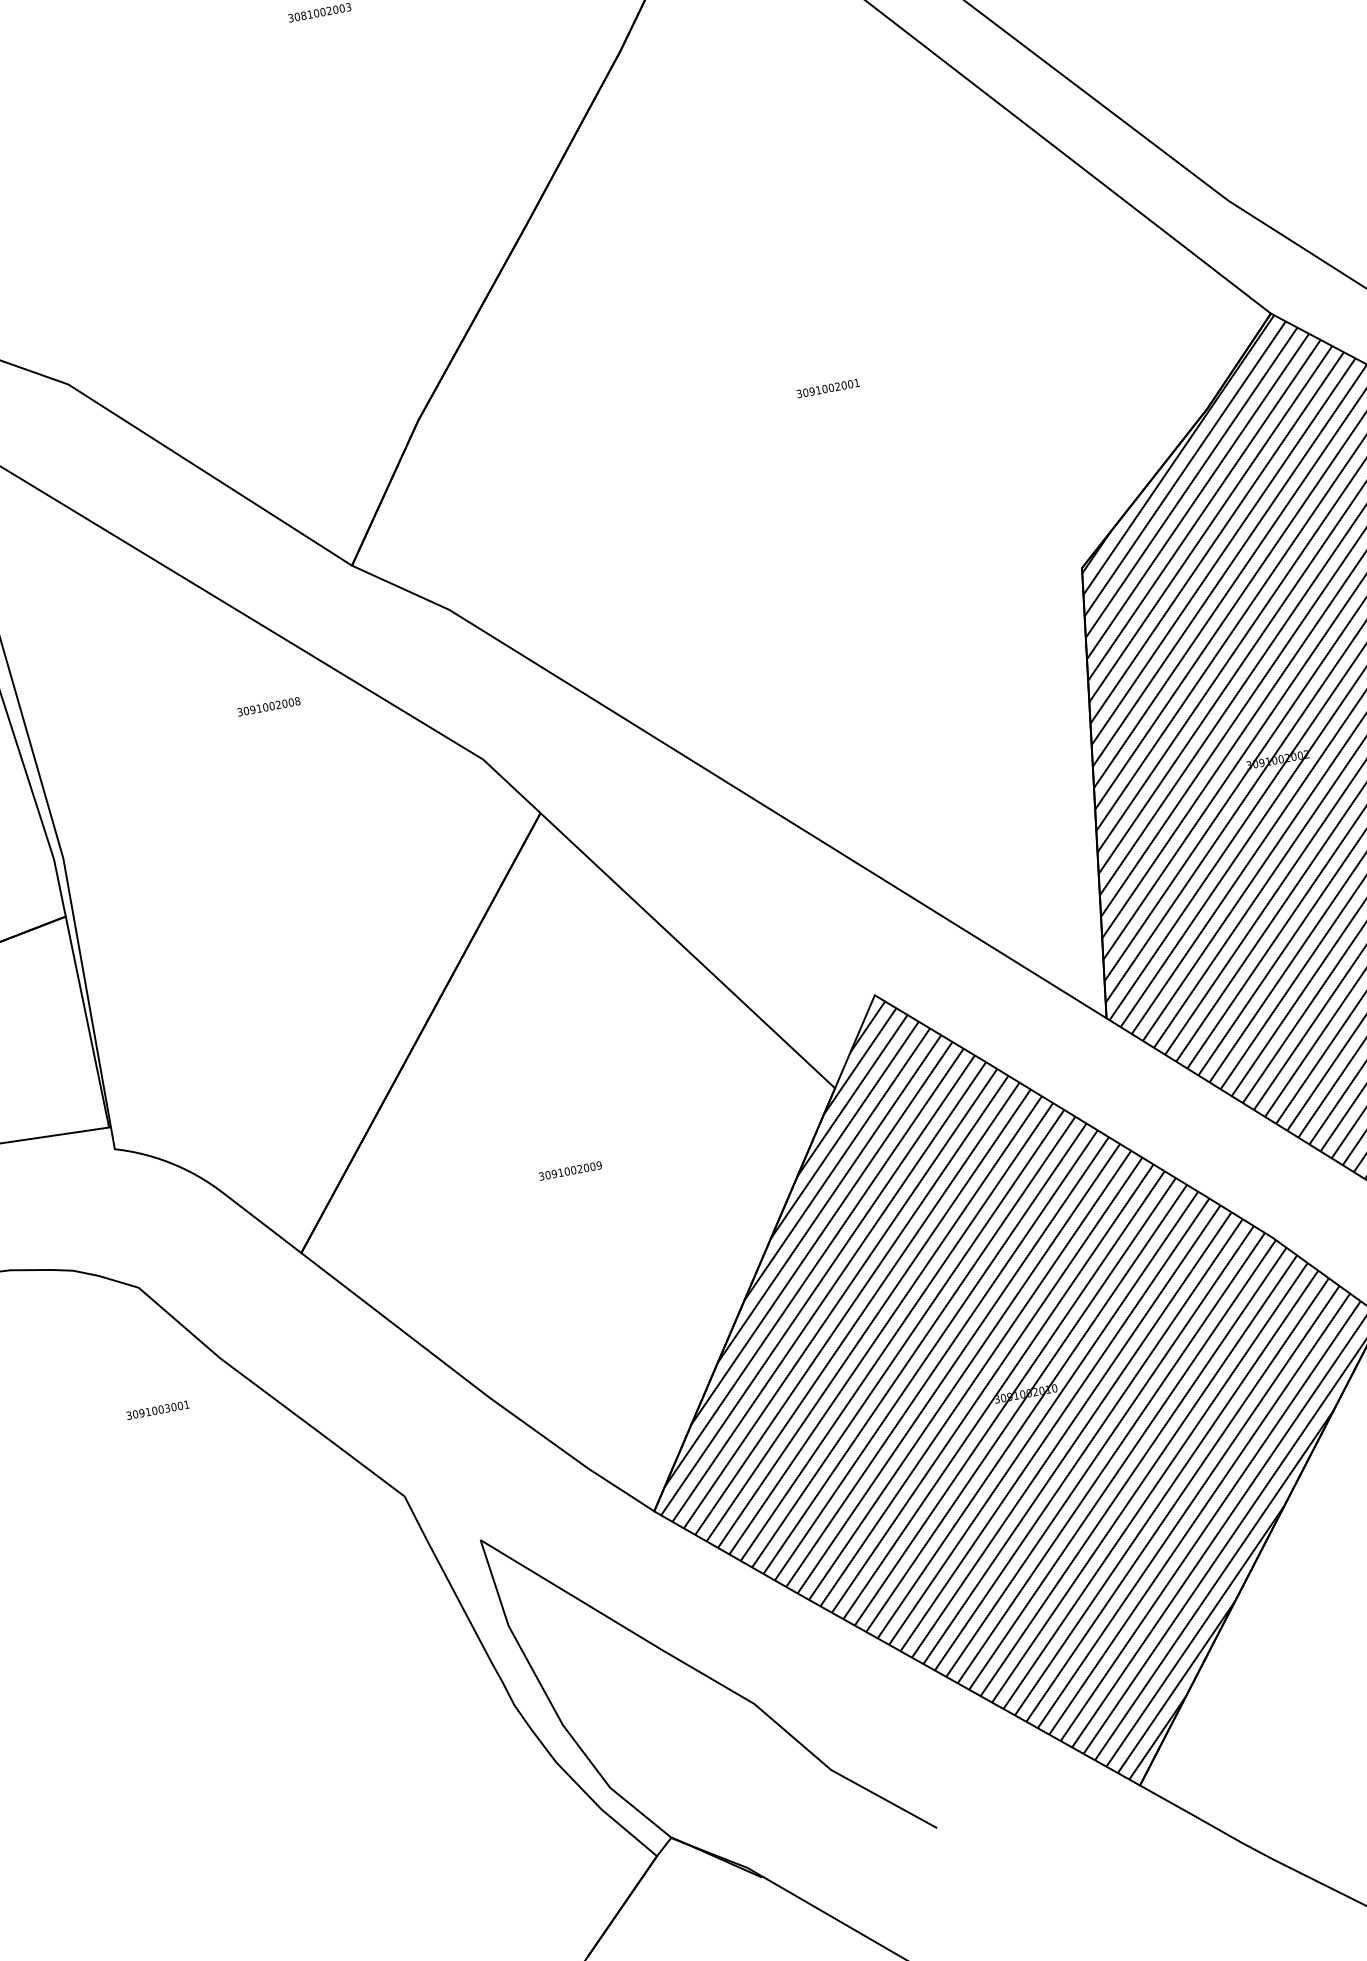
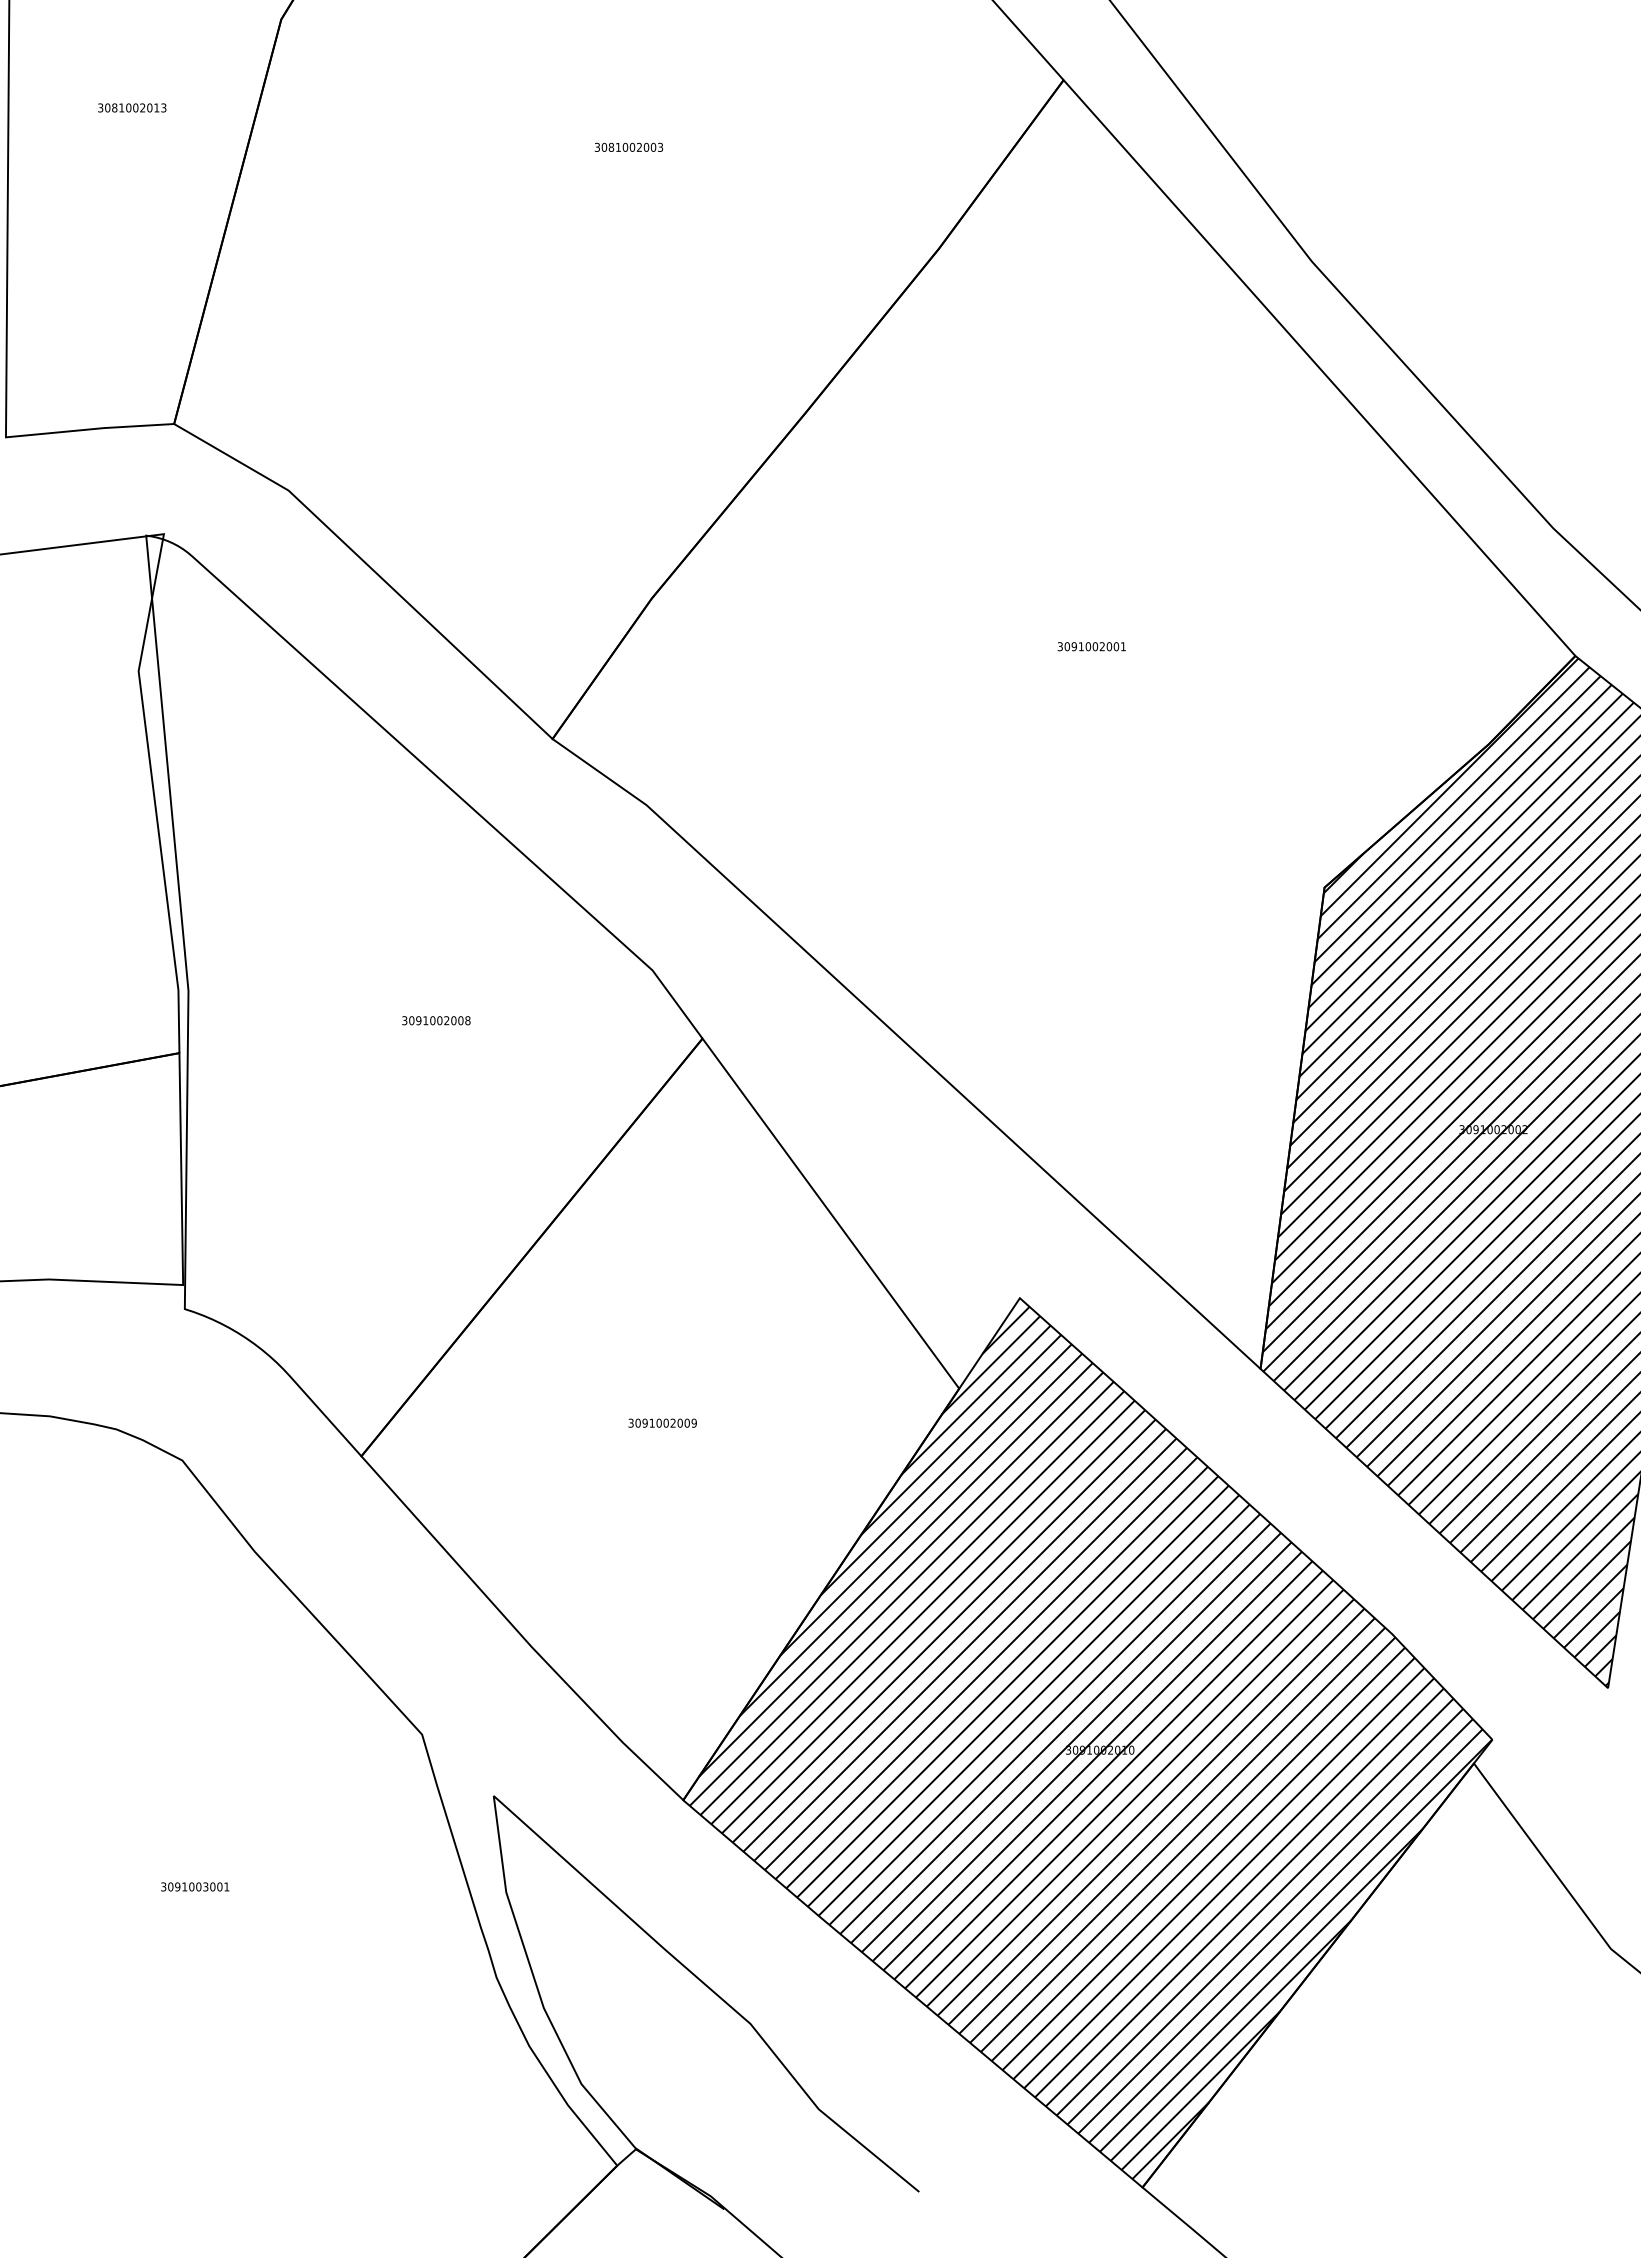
text: (268, 706) -> (436, 1020), moved
text: (158, 1409) -> (195, 1886), moved

